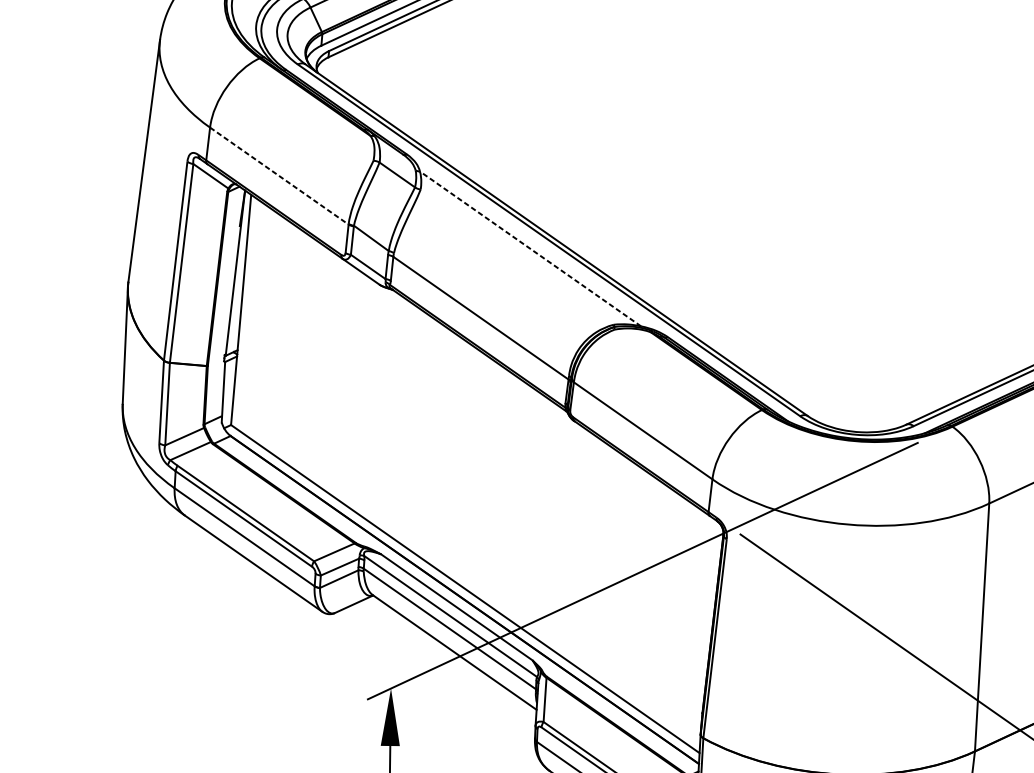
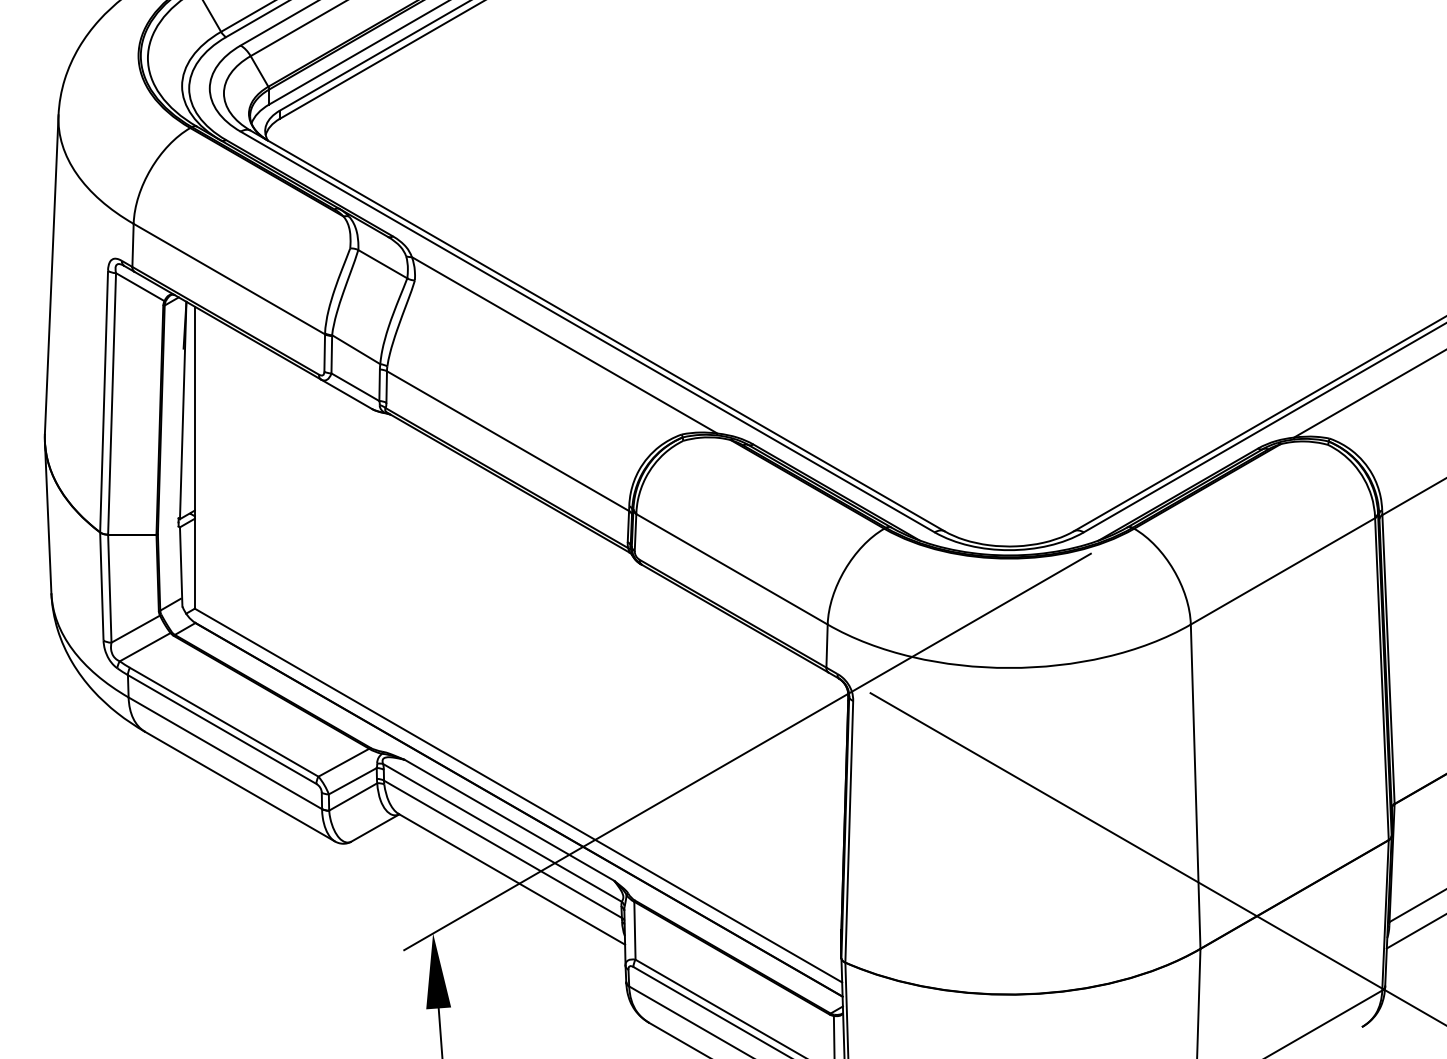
line: (279, 176) -> (229, 279), dashed -> solid
line: (530, 249) -> (564, 345), dashed -> solid

